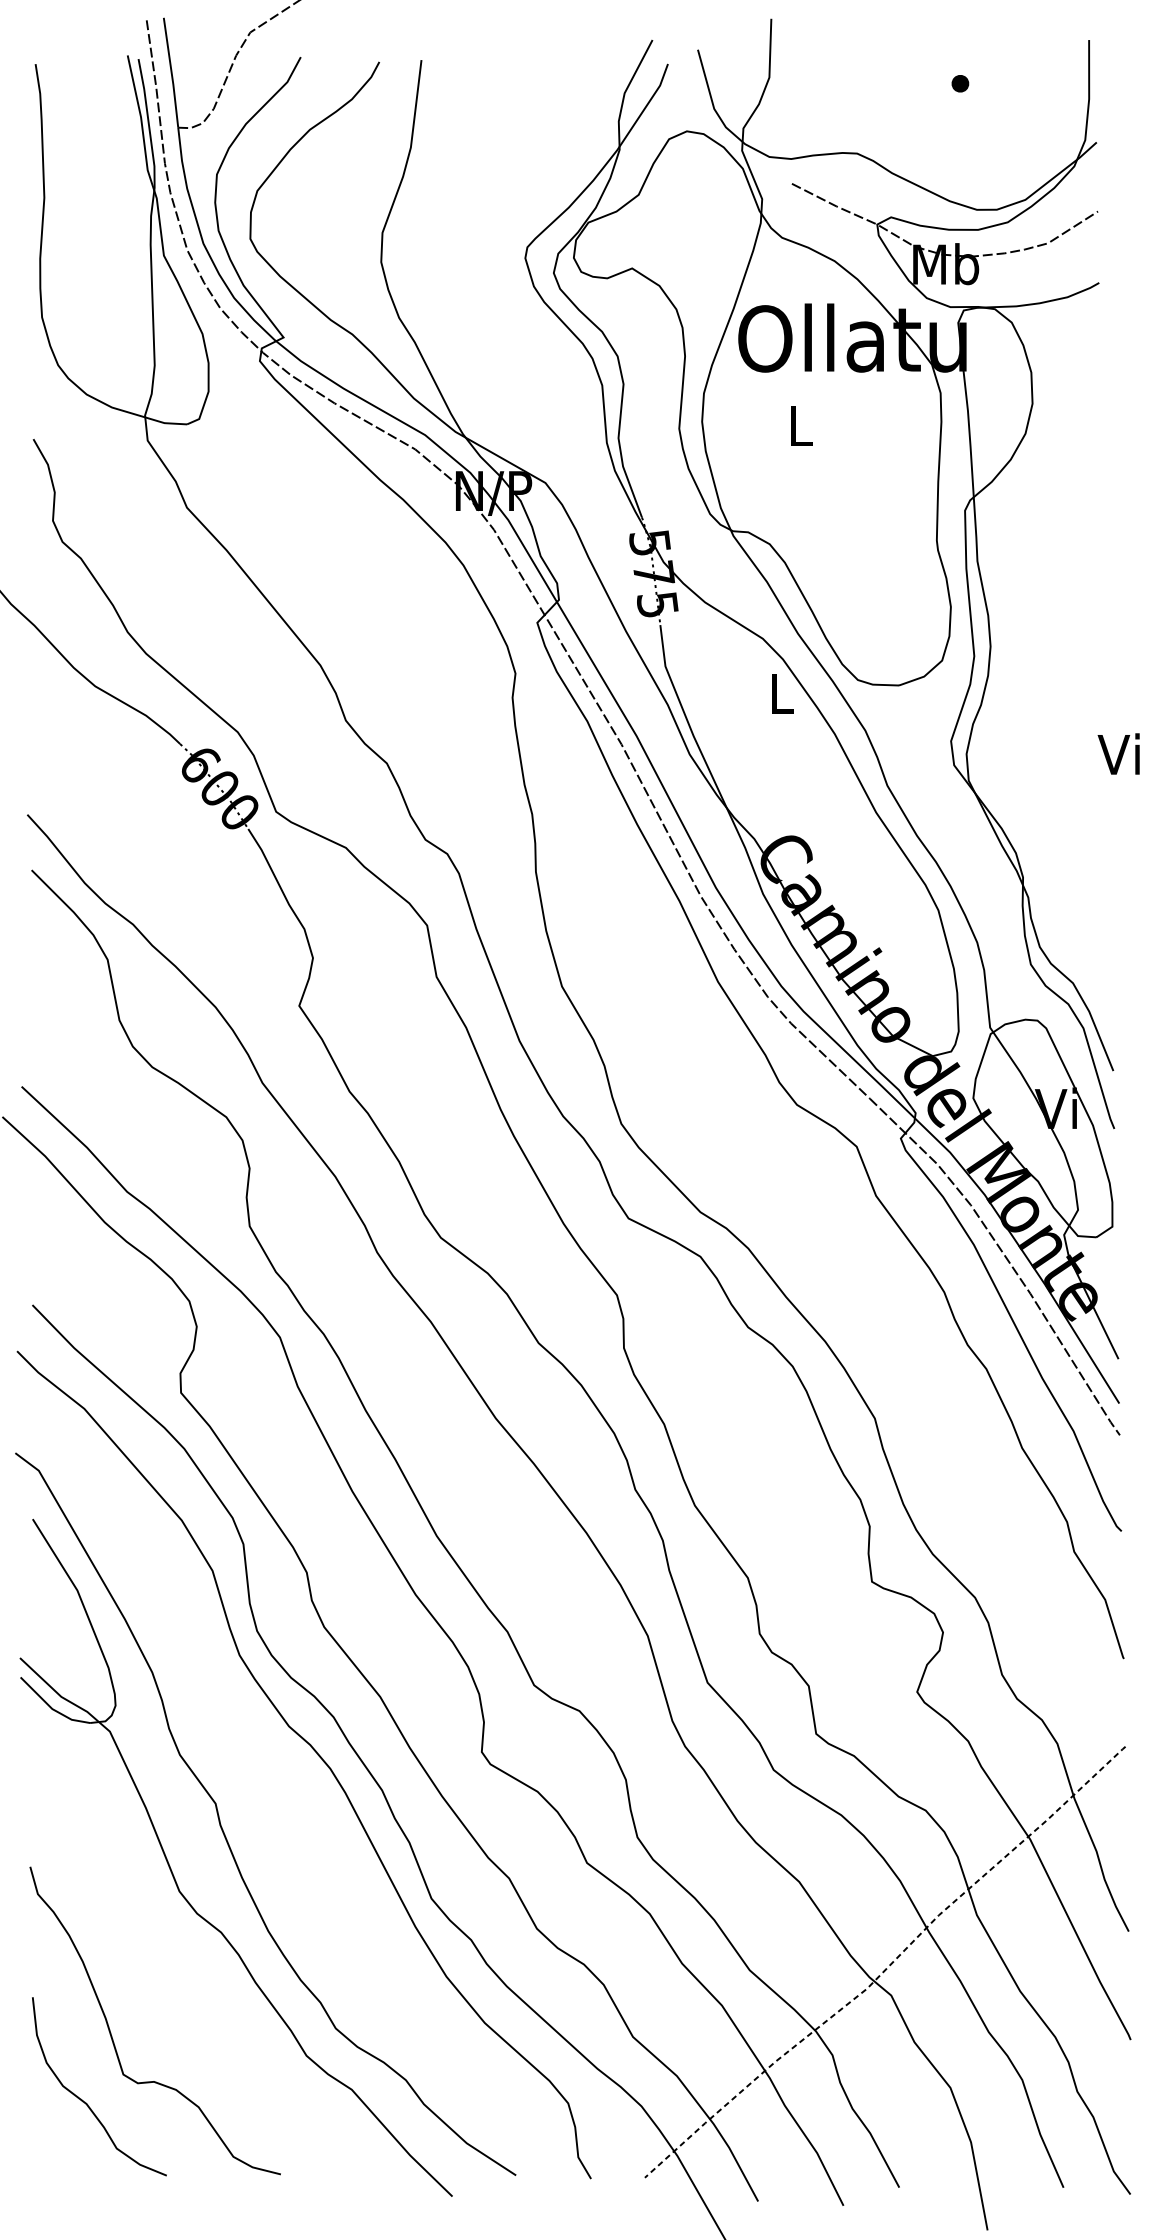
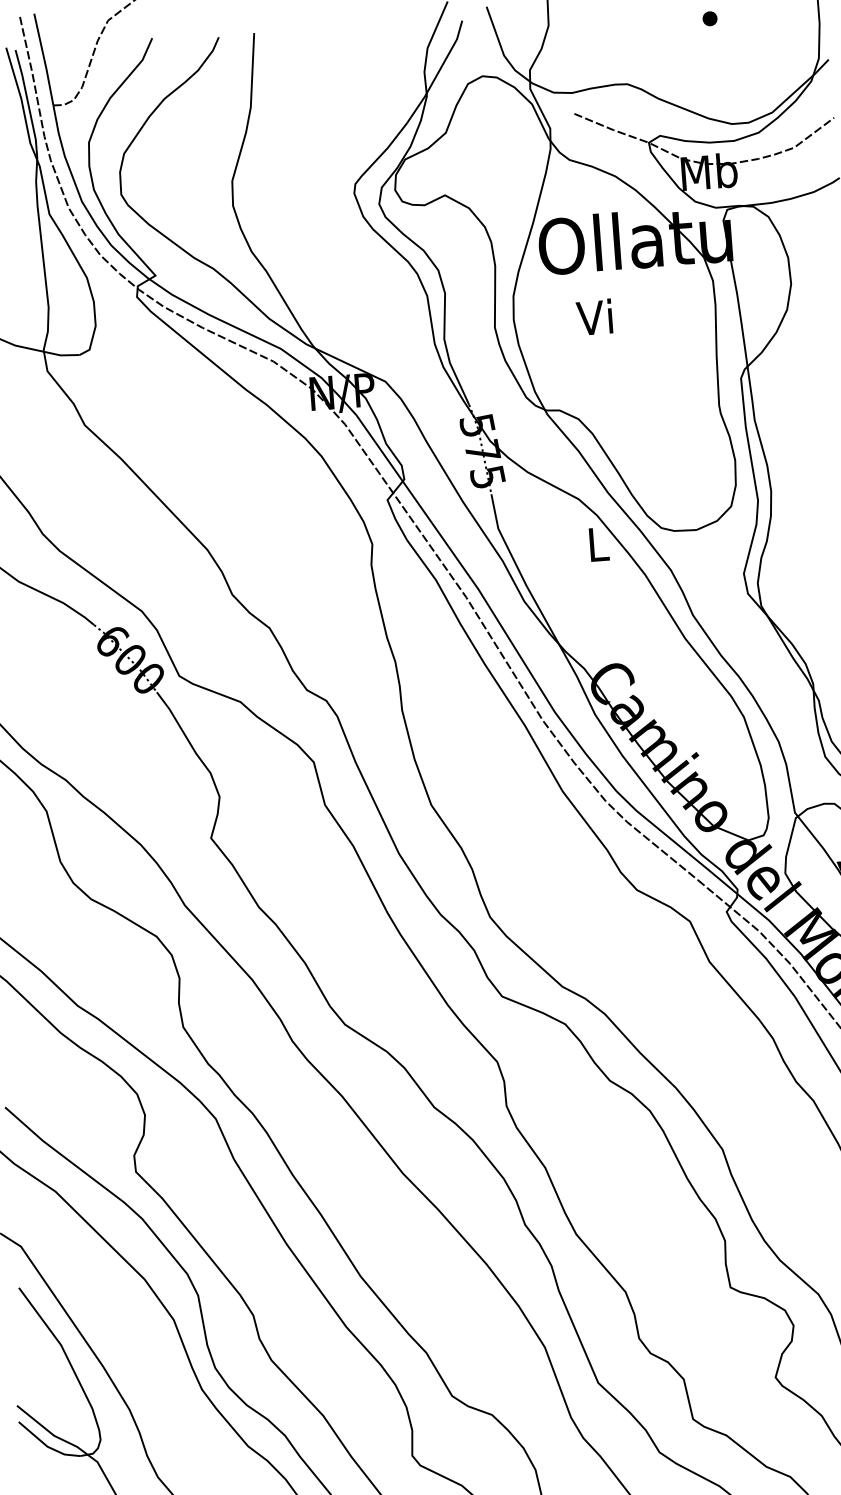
text: (797, 425) -> (594, 317), L -> Vi

